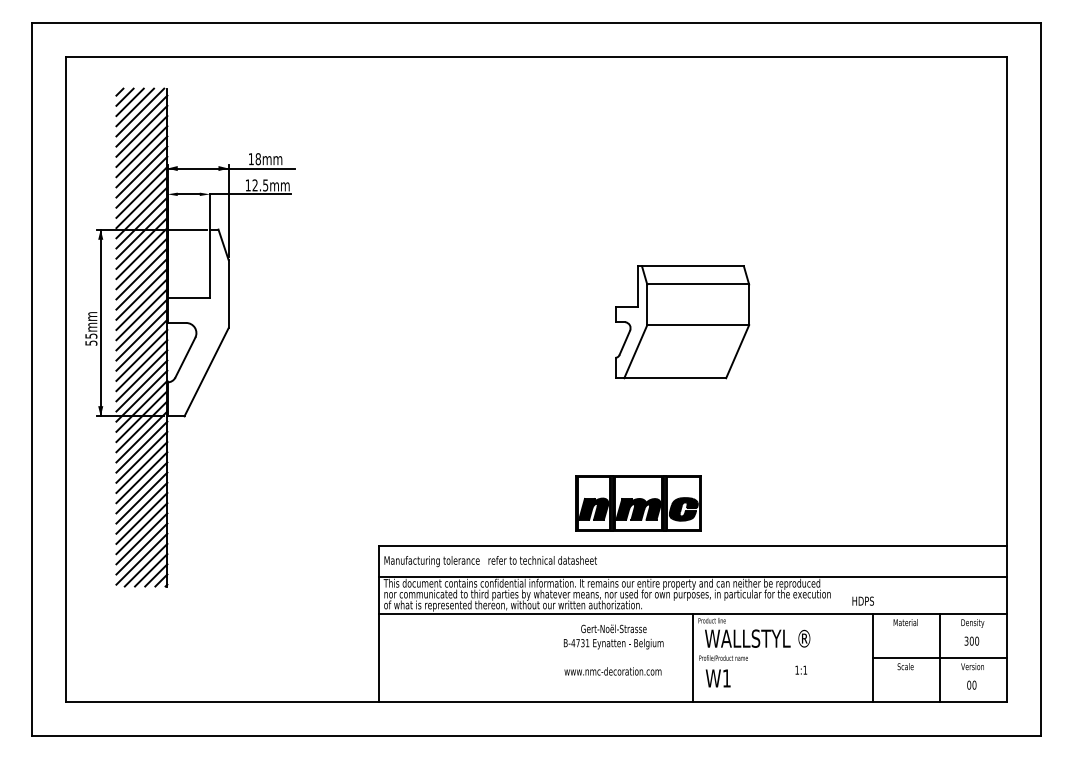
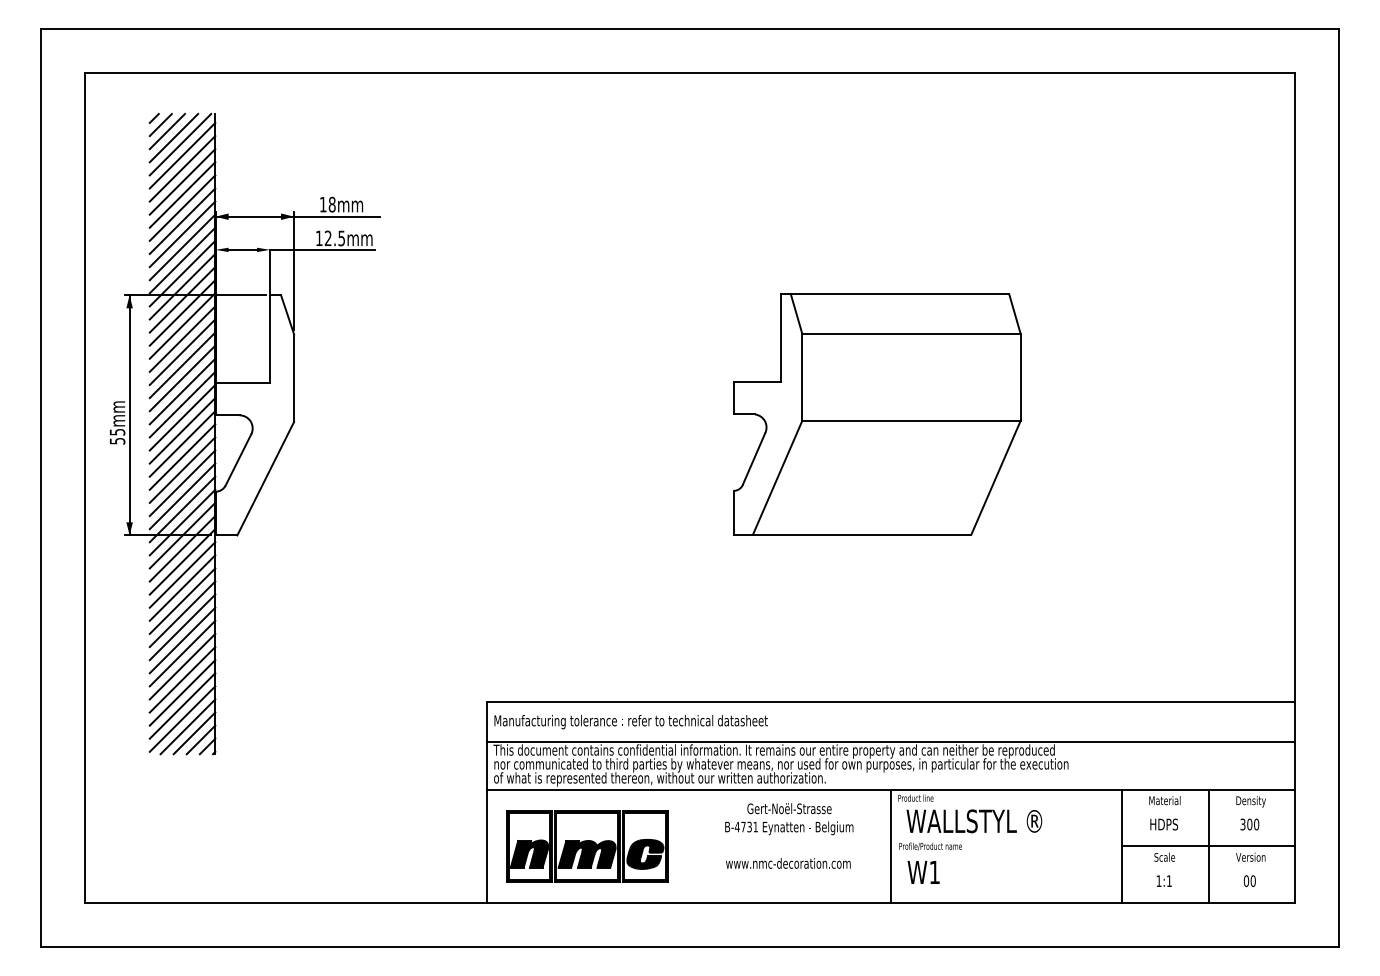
part: (682, 321) -> (877, 413), size x1.67
part: (638, 503) -> (587, 846), moved
text: (862, 600) -> (1163, 823), moved
text: (801, 669) -> (1164, 880), moved

